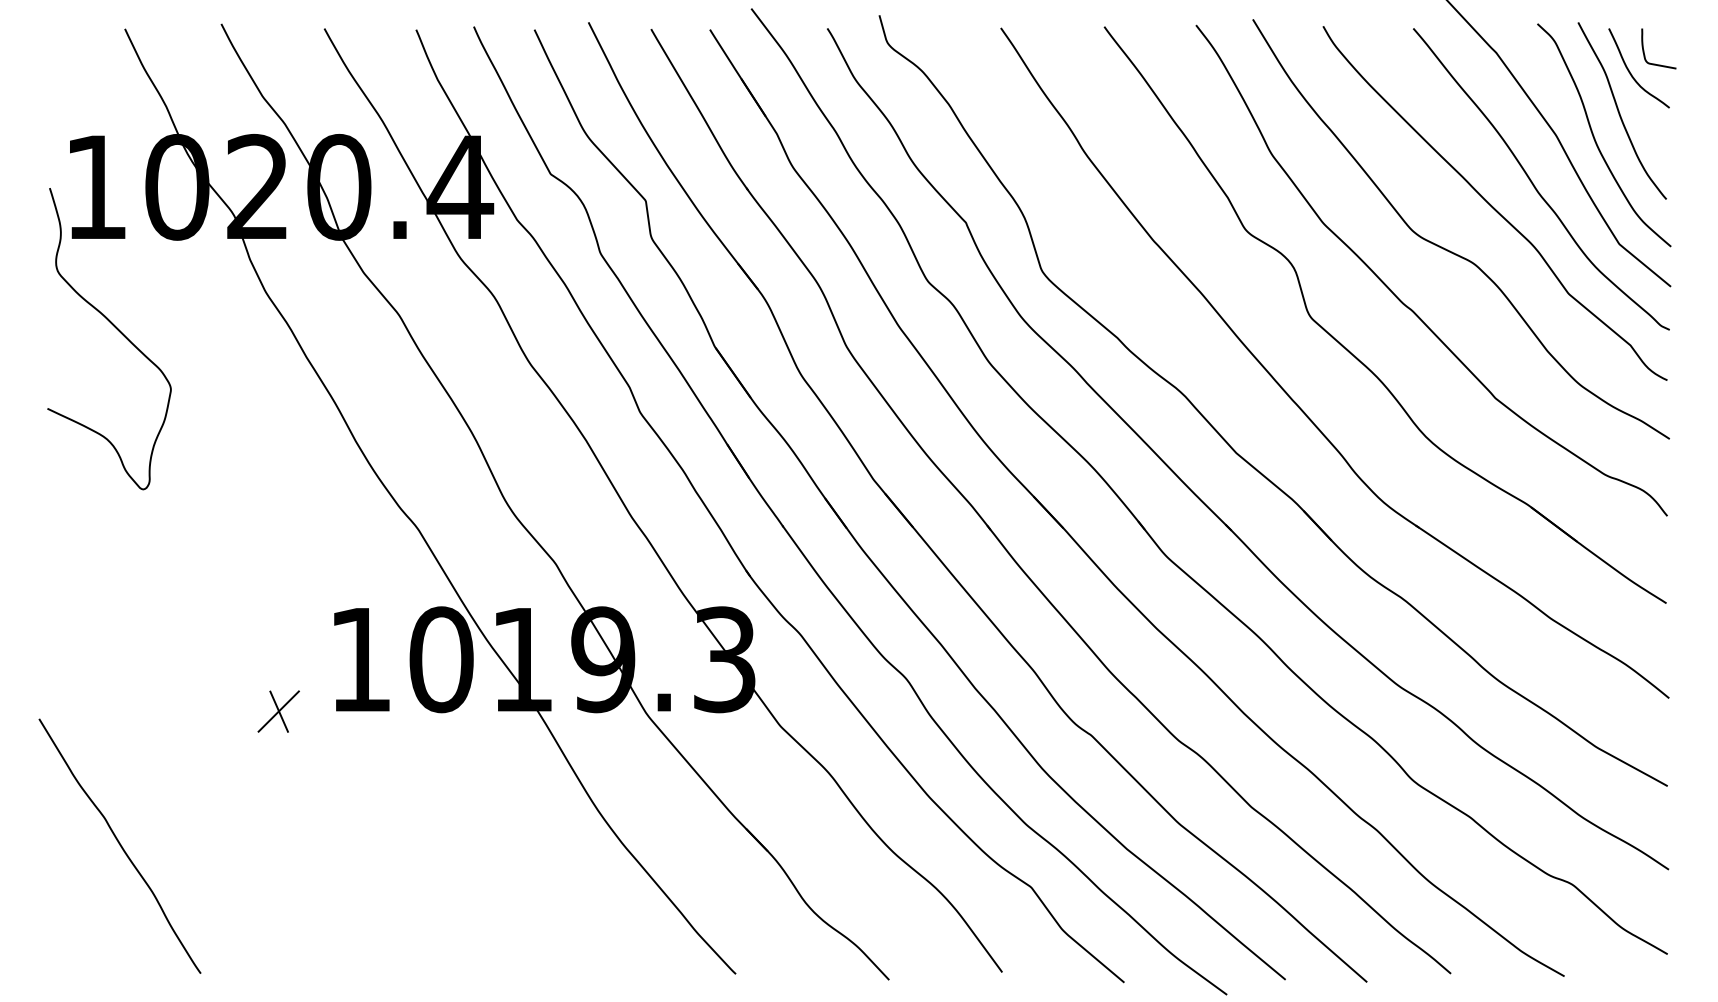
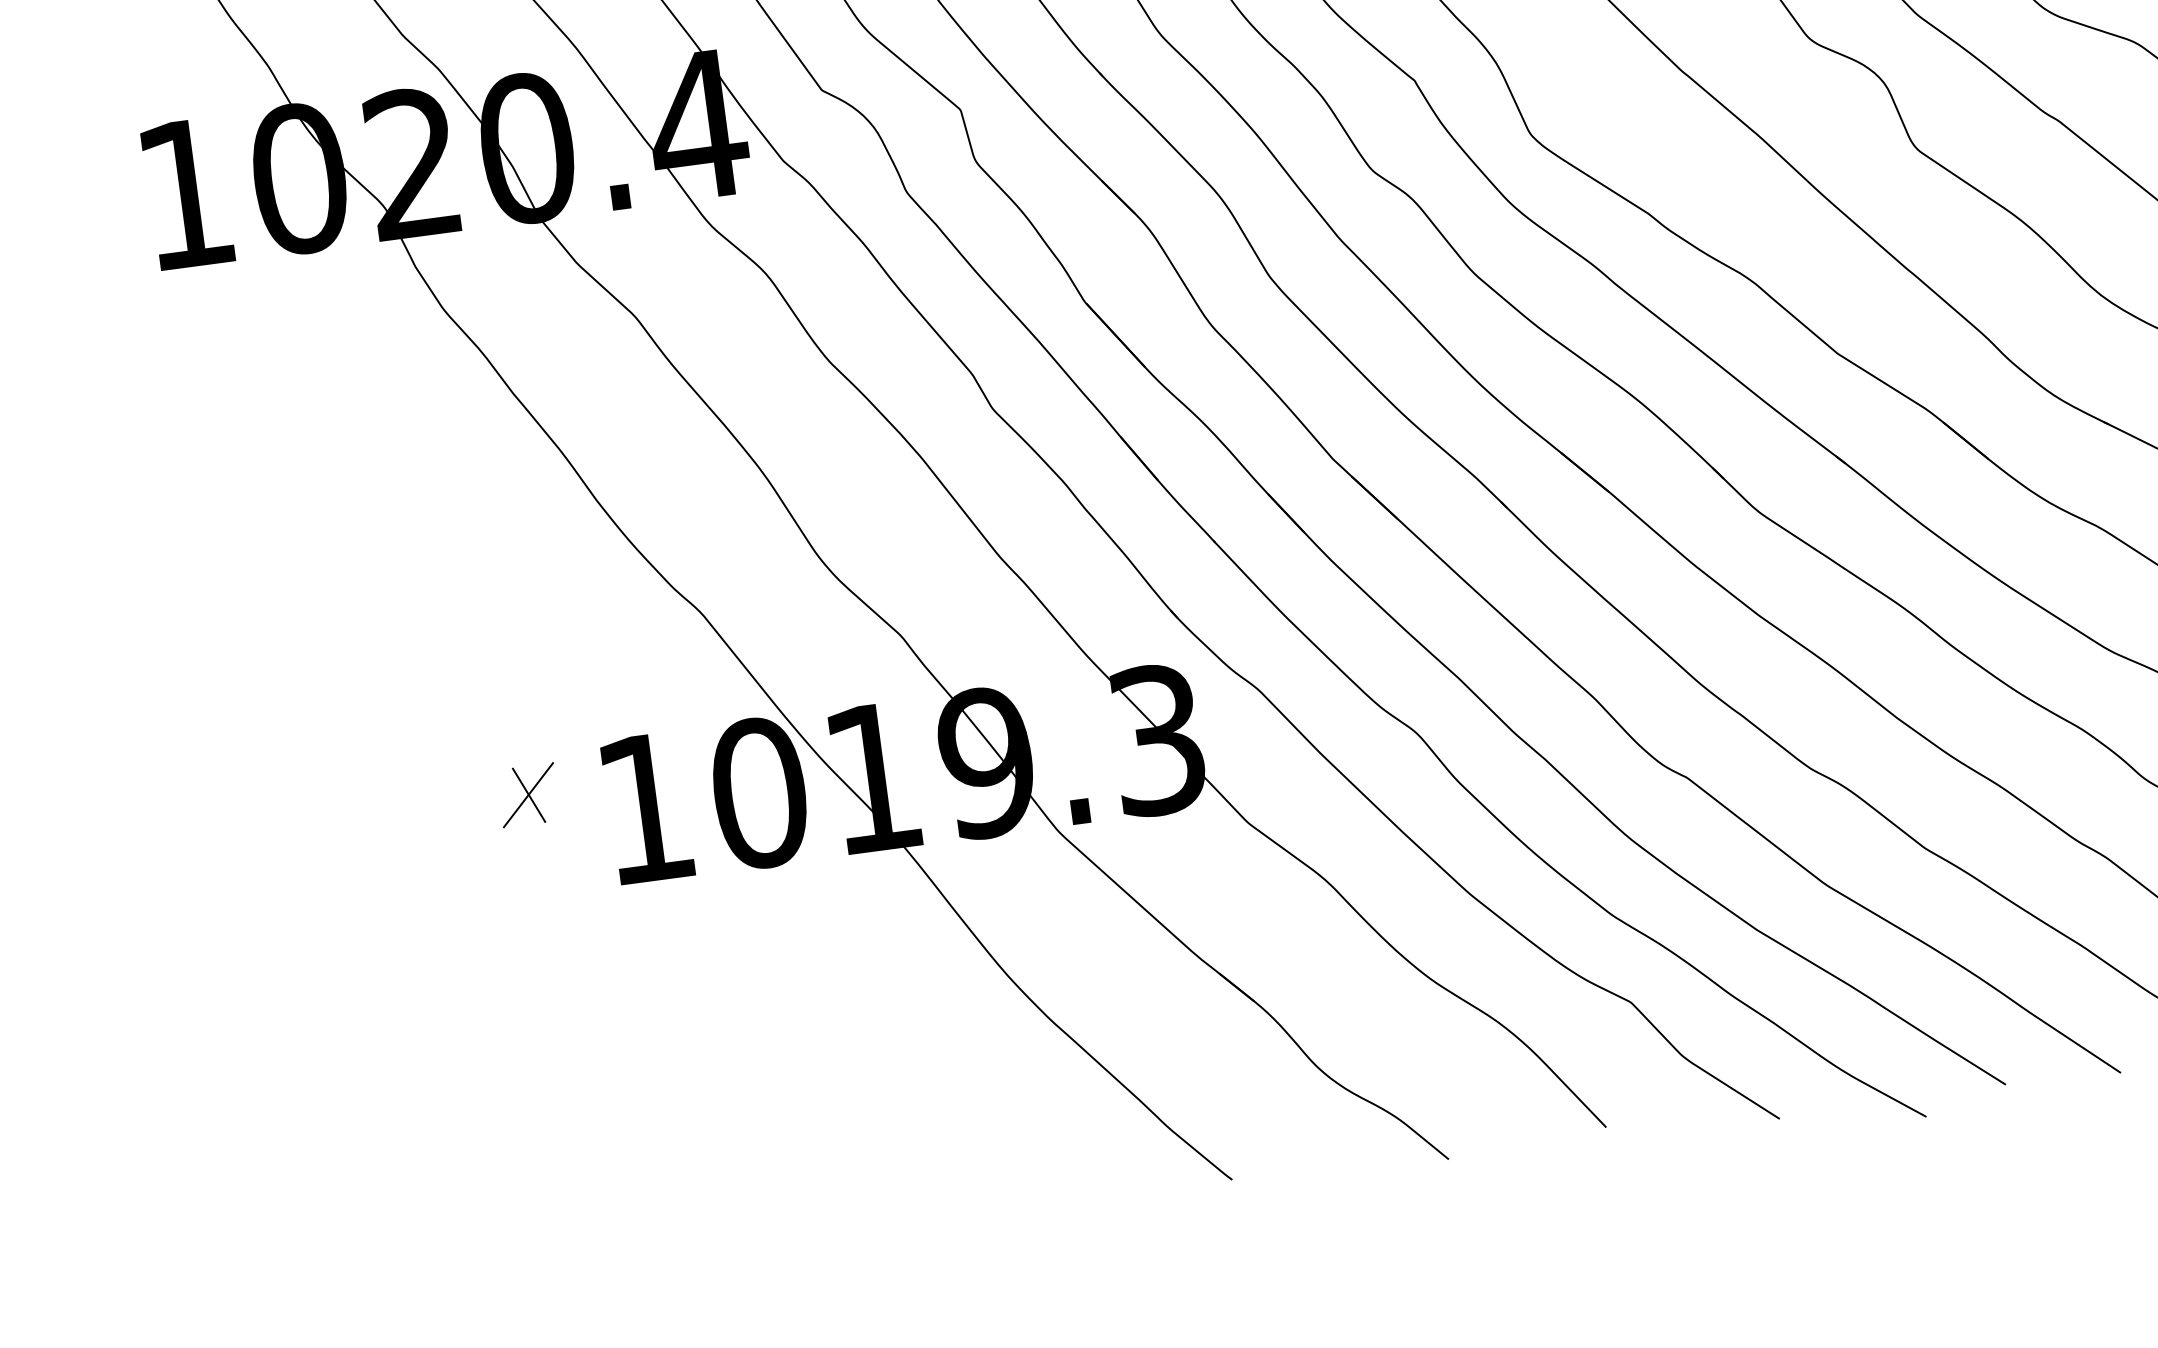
curve: (117, 330) -> (242, 391), removed
part: (278, 711) -> (528, 795), moved
curve: (119, 845) -> (341, 1114), removed

